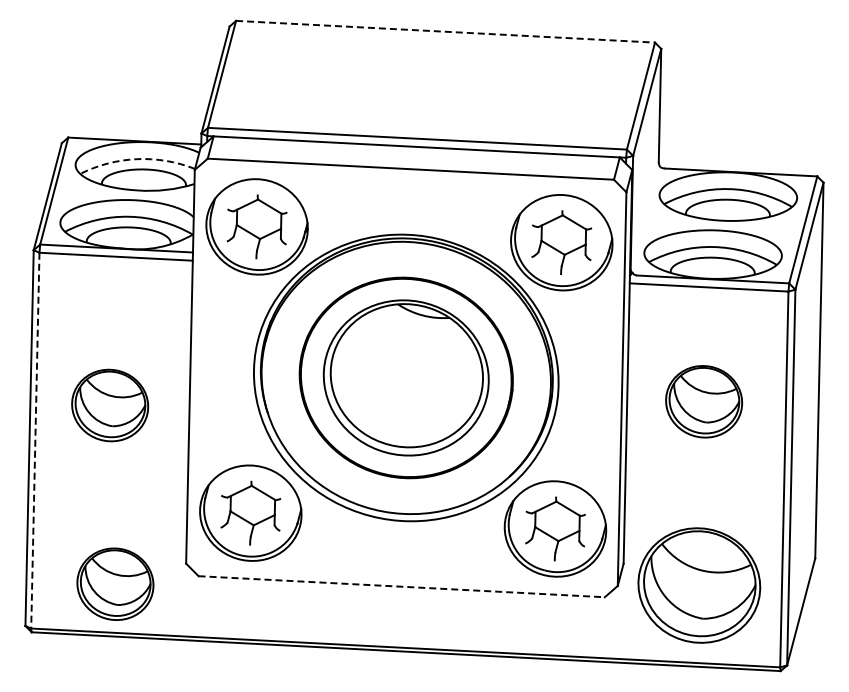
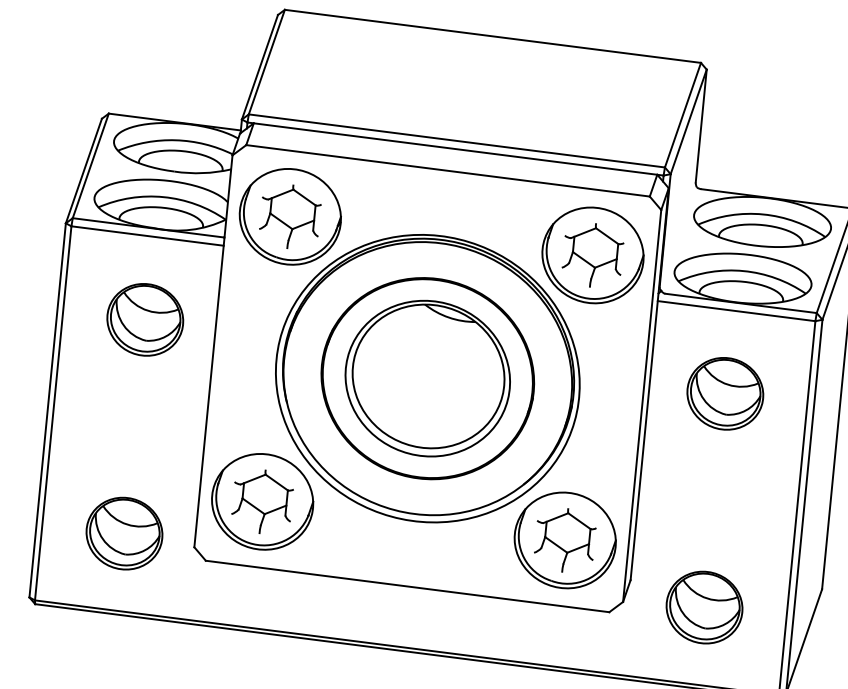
line: (445, 31) -> (492, 36), dashed -> solid
arc: (137, 159) -> (176, 140), dashed -> solid
part: (704, 401) -> (725, 393), moved
part: (110, 405) -> (145, 319), moved
line: (35, 440) -> (53, 413), dashed -> solid
part: (115, 583) -> (124, 532), moved
part: (699, 585) -> (704, 607), size x0.62
line: (402, 586) -> (408, 586), dashed -> solid

